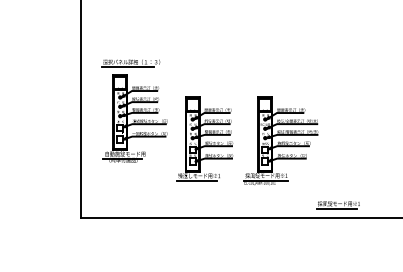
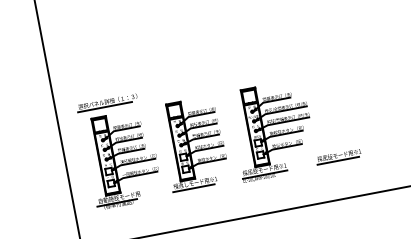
part: (134, 110) -> (120, 150), moved
part: (337, 205) -> (338, 157), moved

